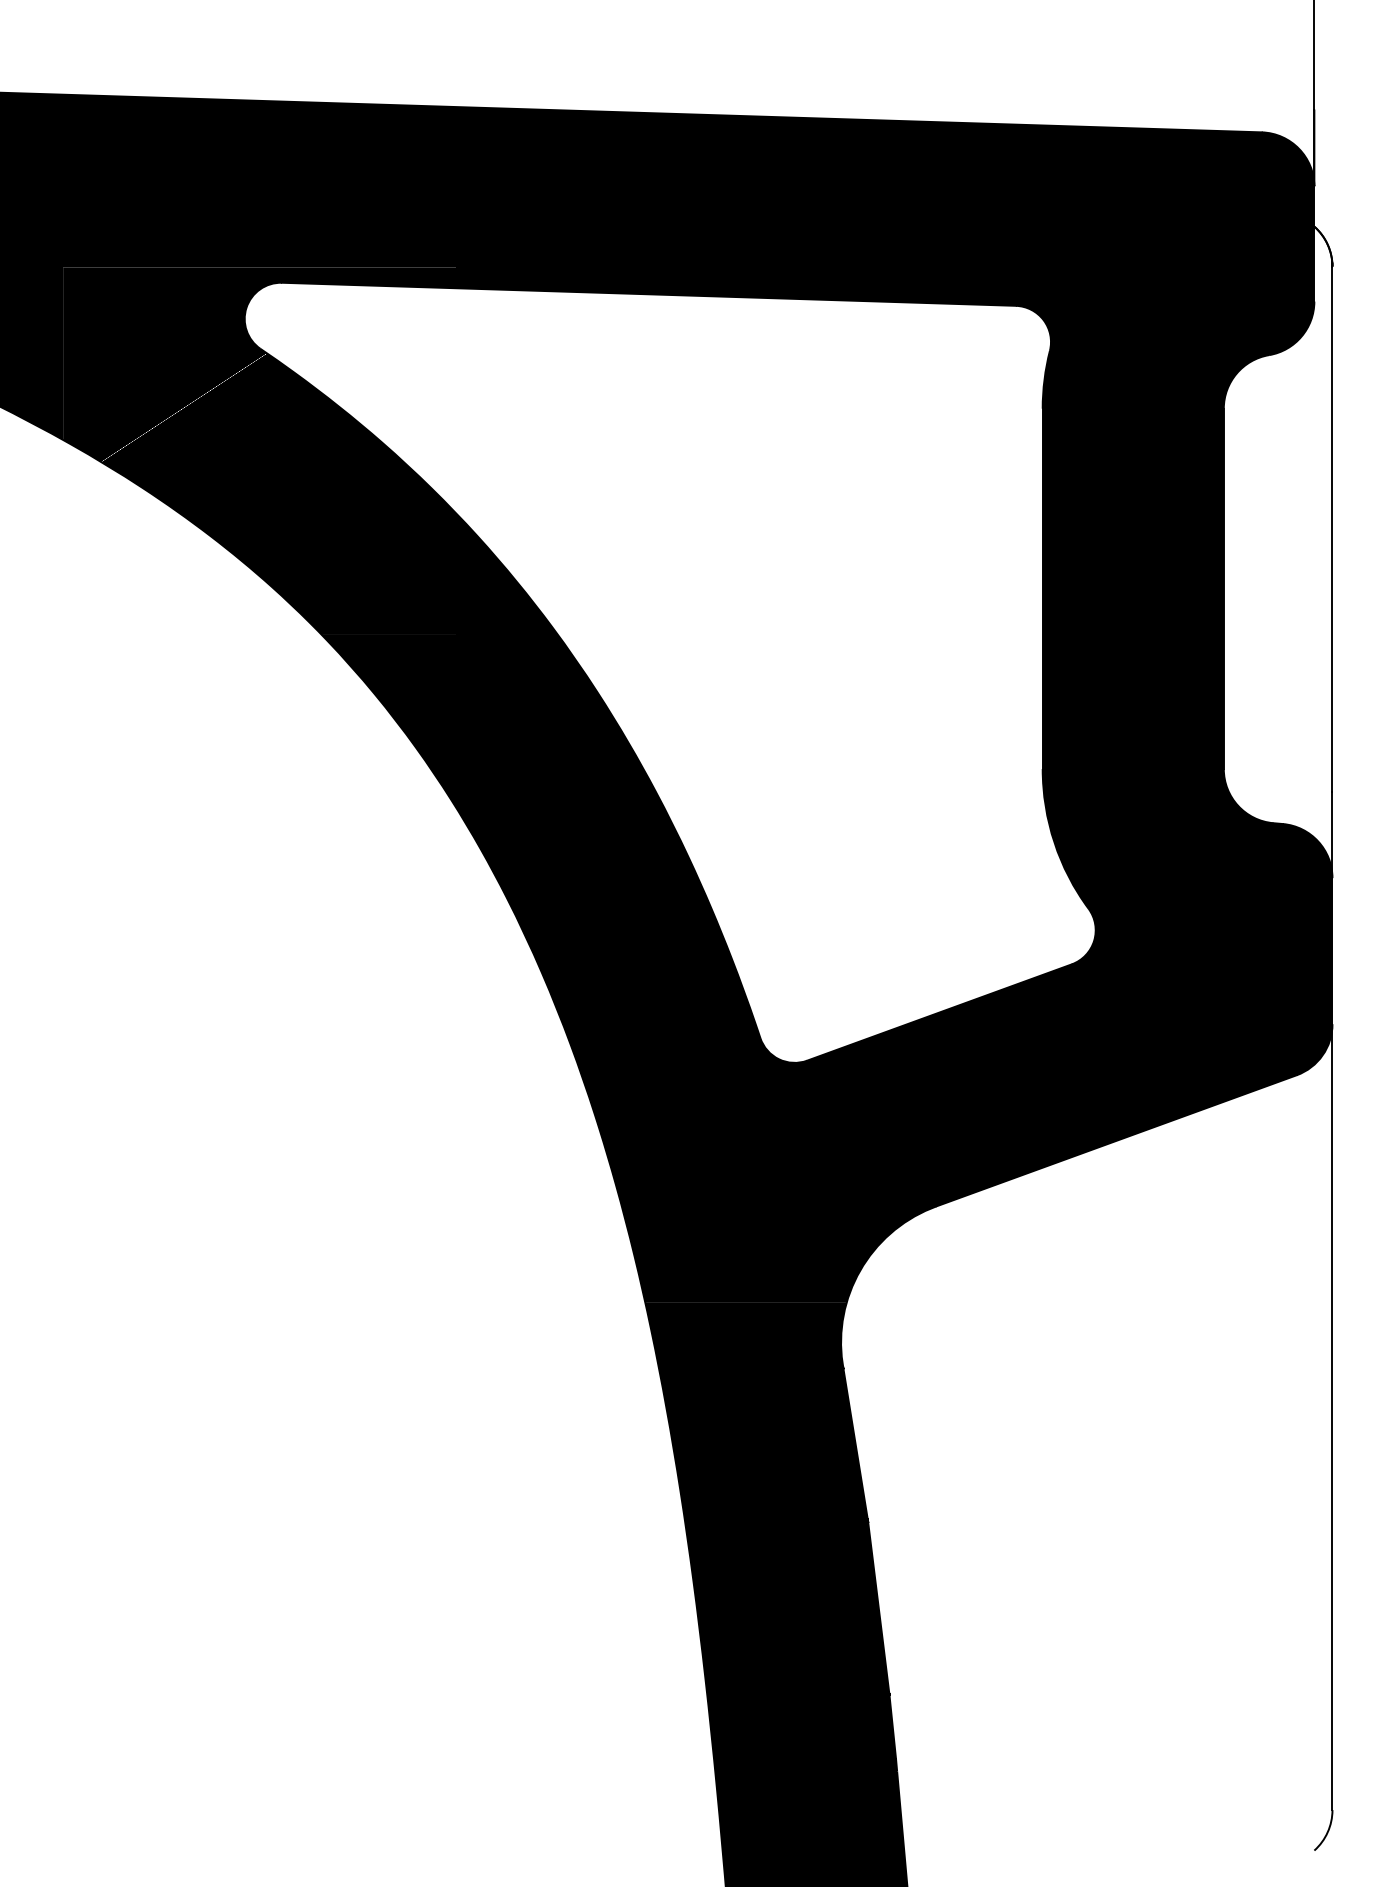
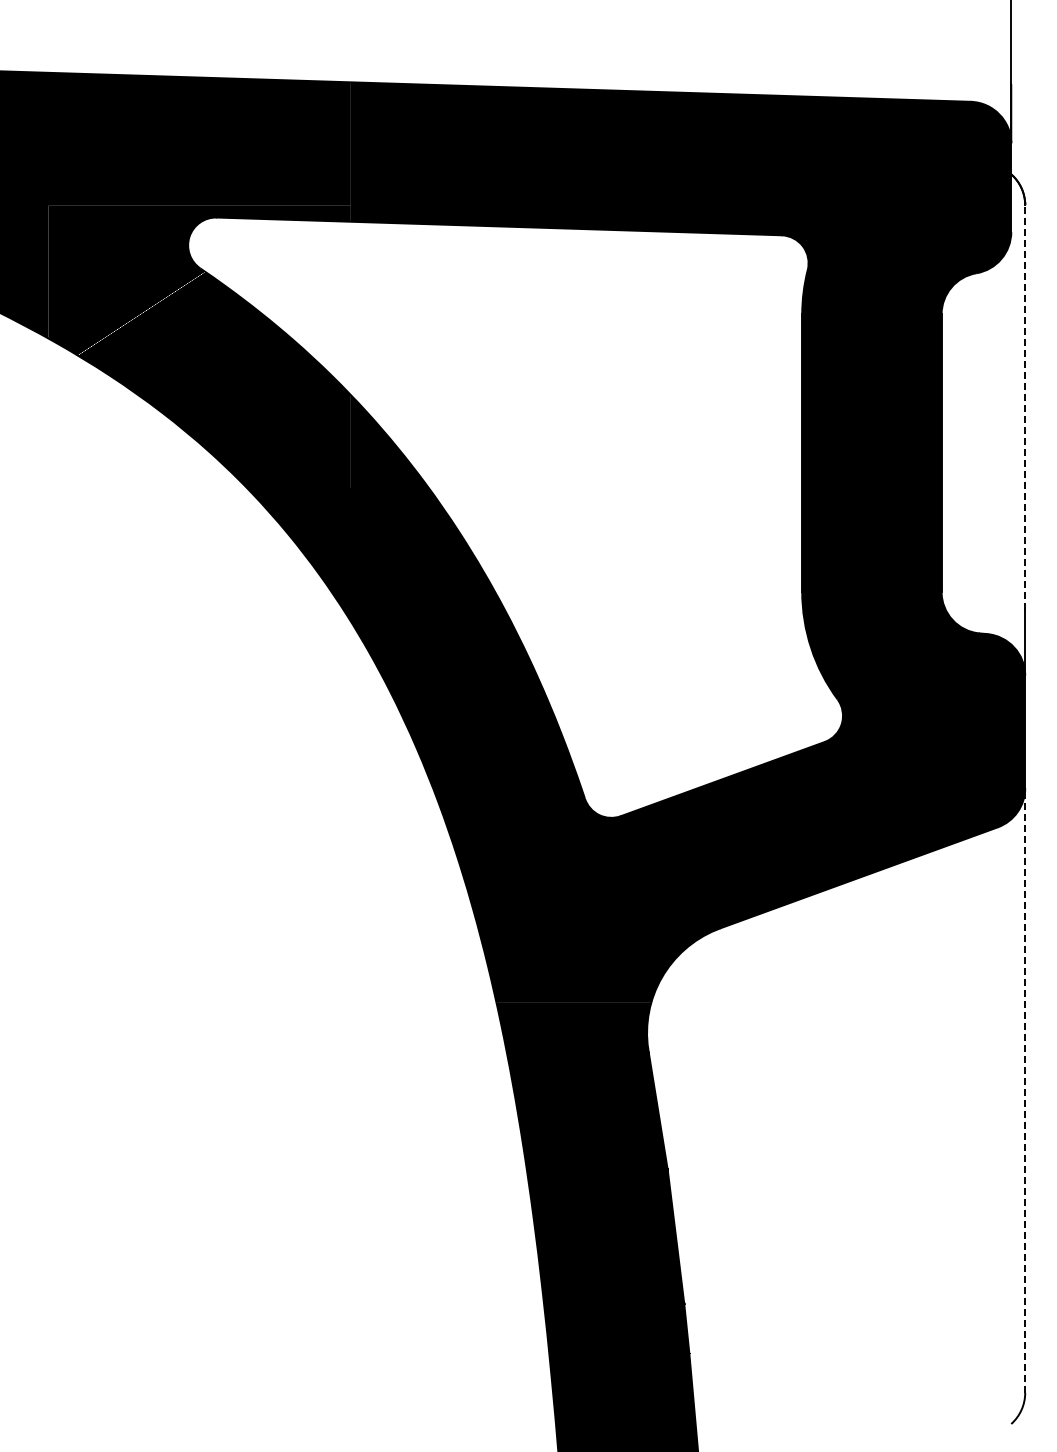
line: (1332, 528) -> (1025, 406), solid -> dashed
line: (1332, 1415) -> (1025, 1089), solid -> dashed

